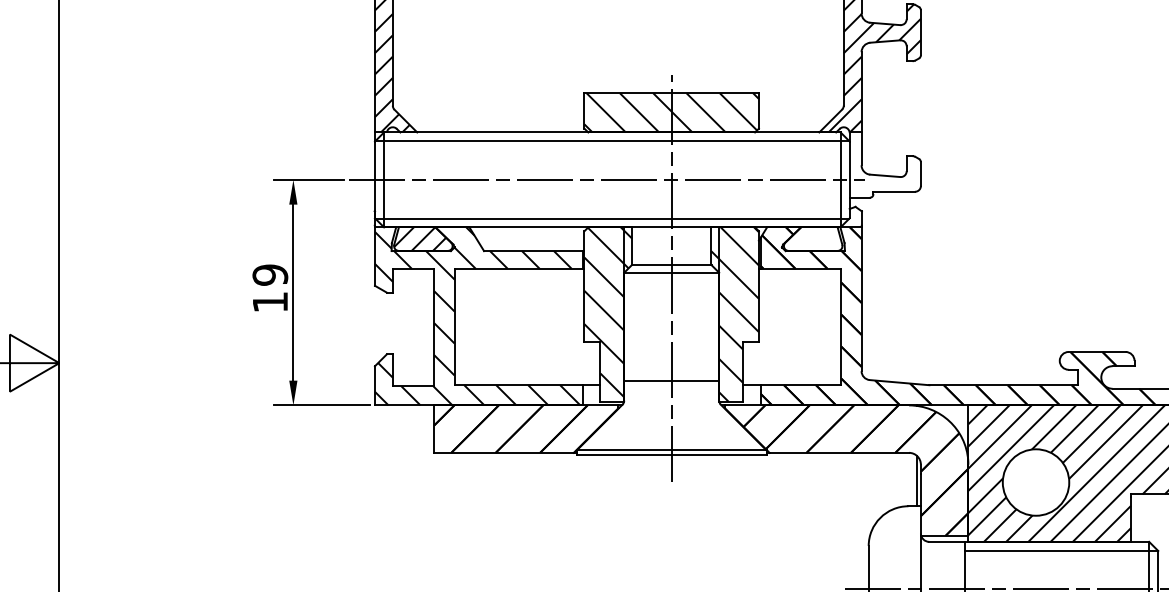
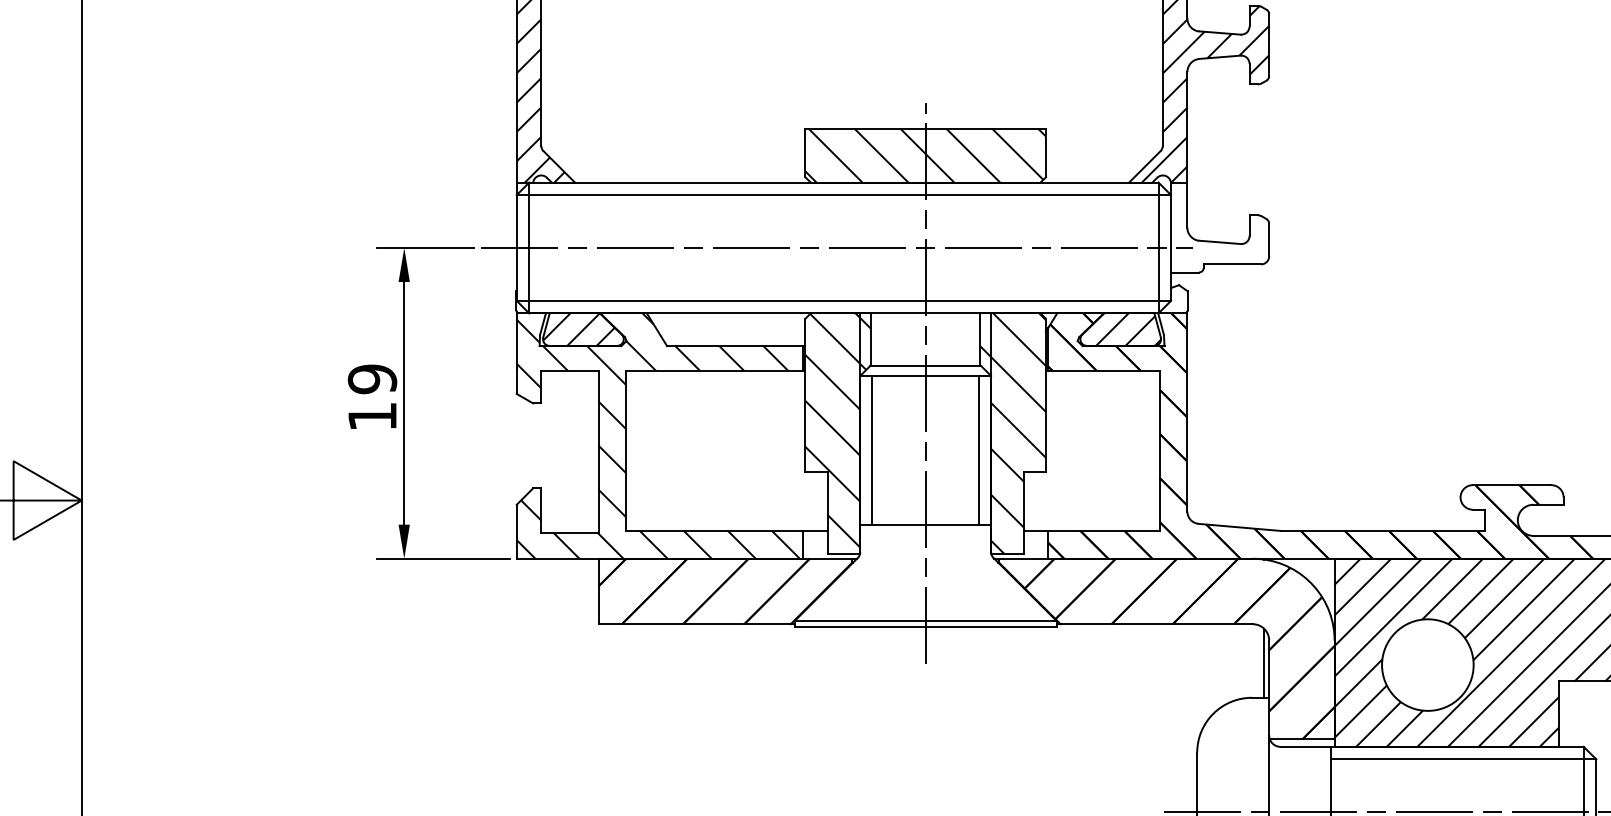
hatch: (818, 238) -> (1128, 328), added
line: (633, 326) -> (873, 450), added
line: (710, 326) -> (979, 450), added

